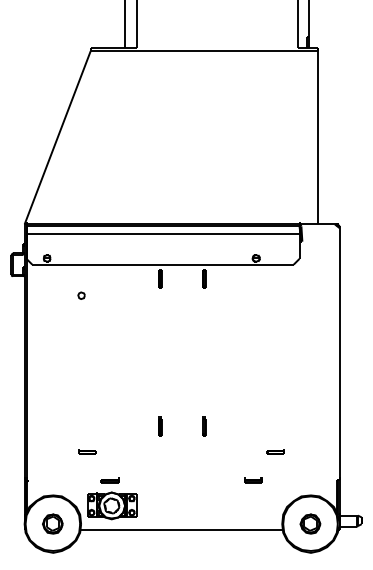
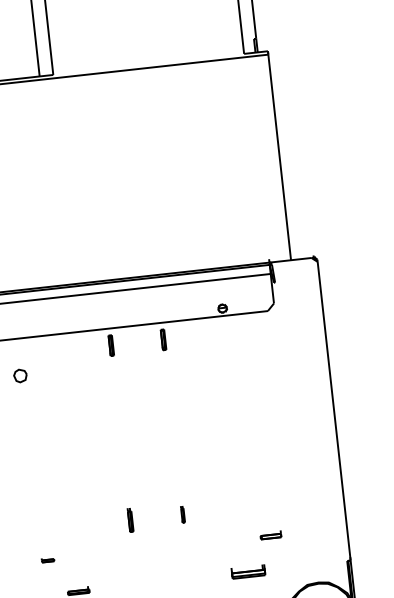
part: (81, 295) -> (20, 375), size x1.6
part: (204, 426) -> (183, 514), size x0.7
part: (87, 451) -> (47, 559), size x0.6
part: (253, 480) -> (248, 572), size x1.6

